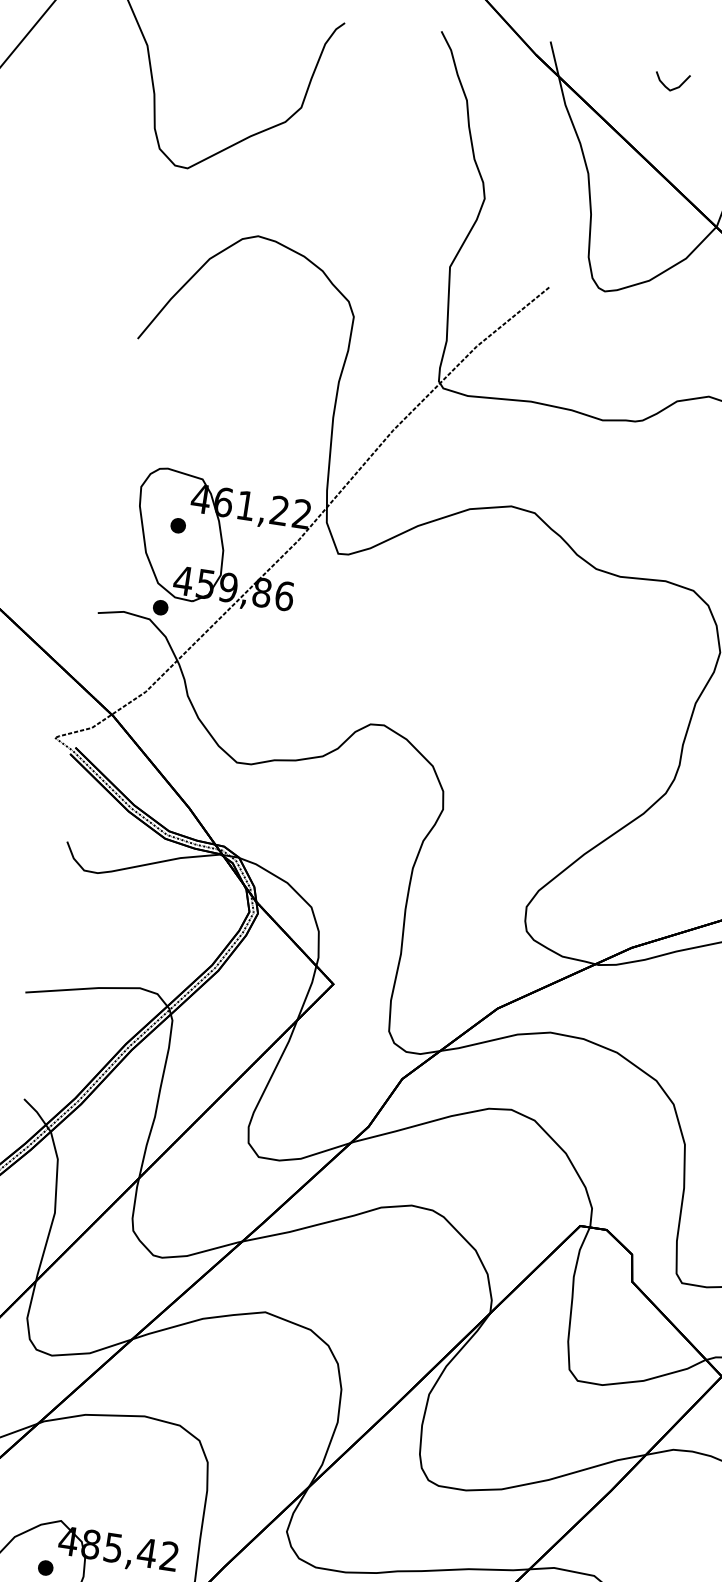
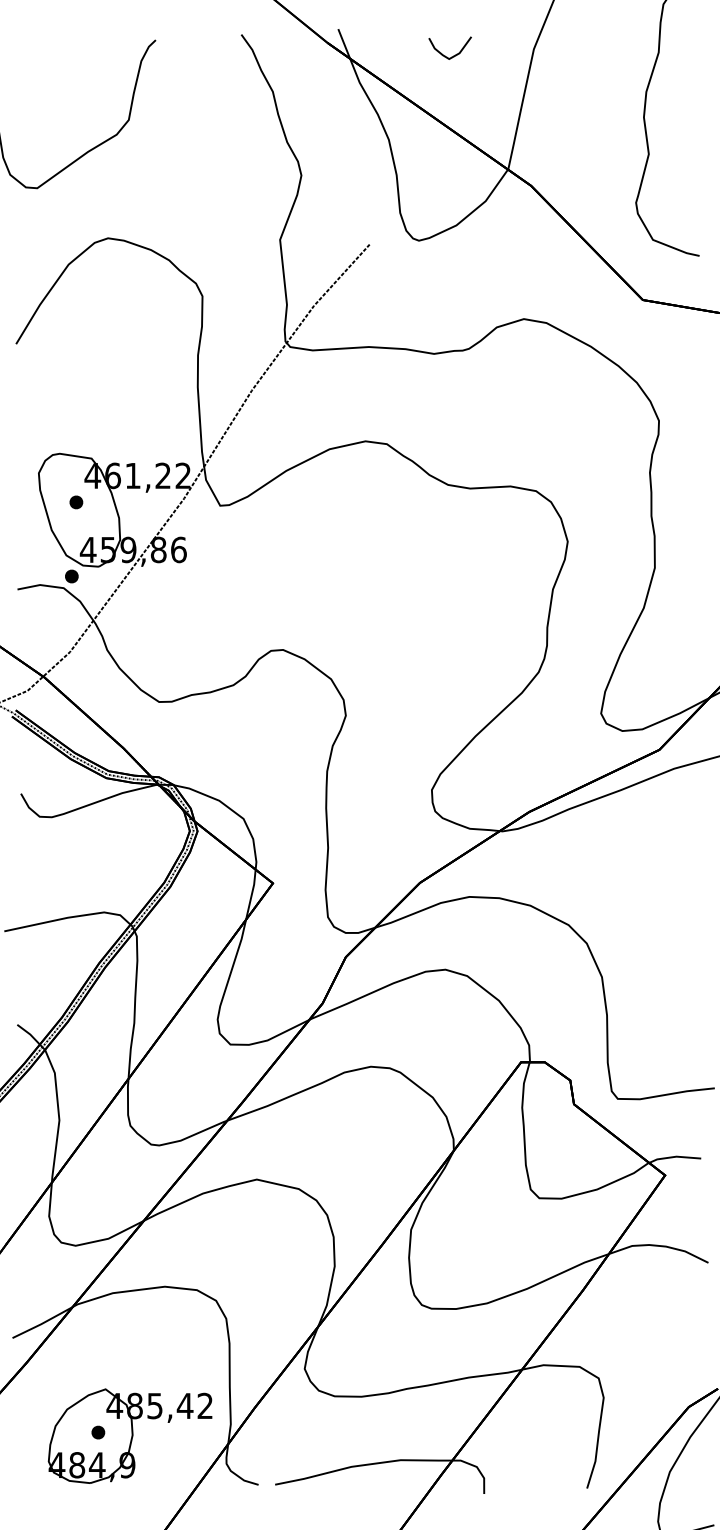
part: (671, 81) -> (449, 48), size x1.4

